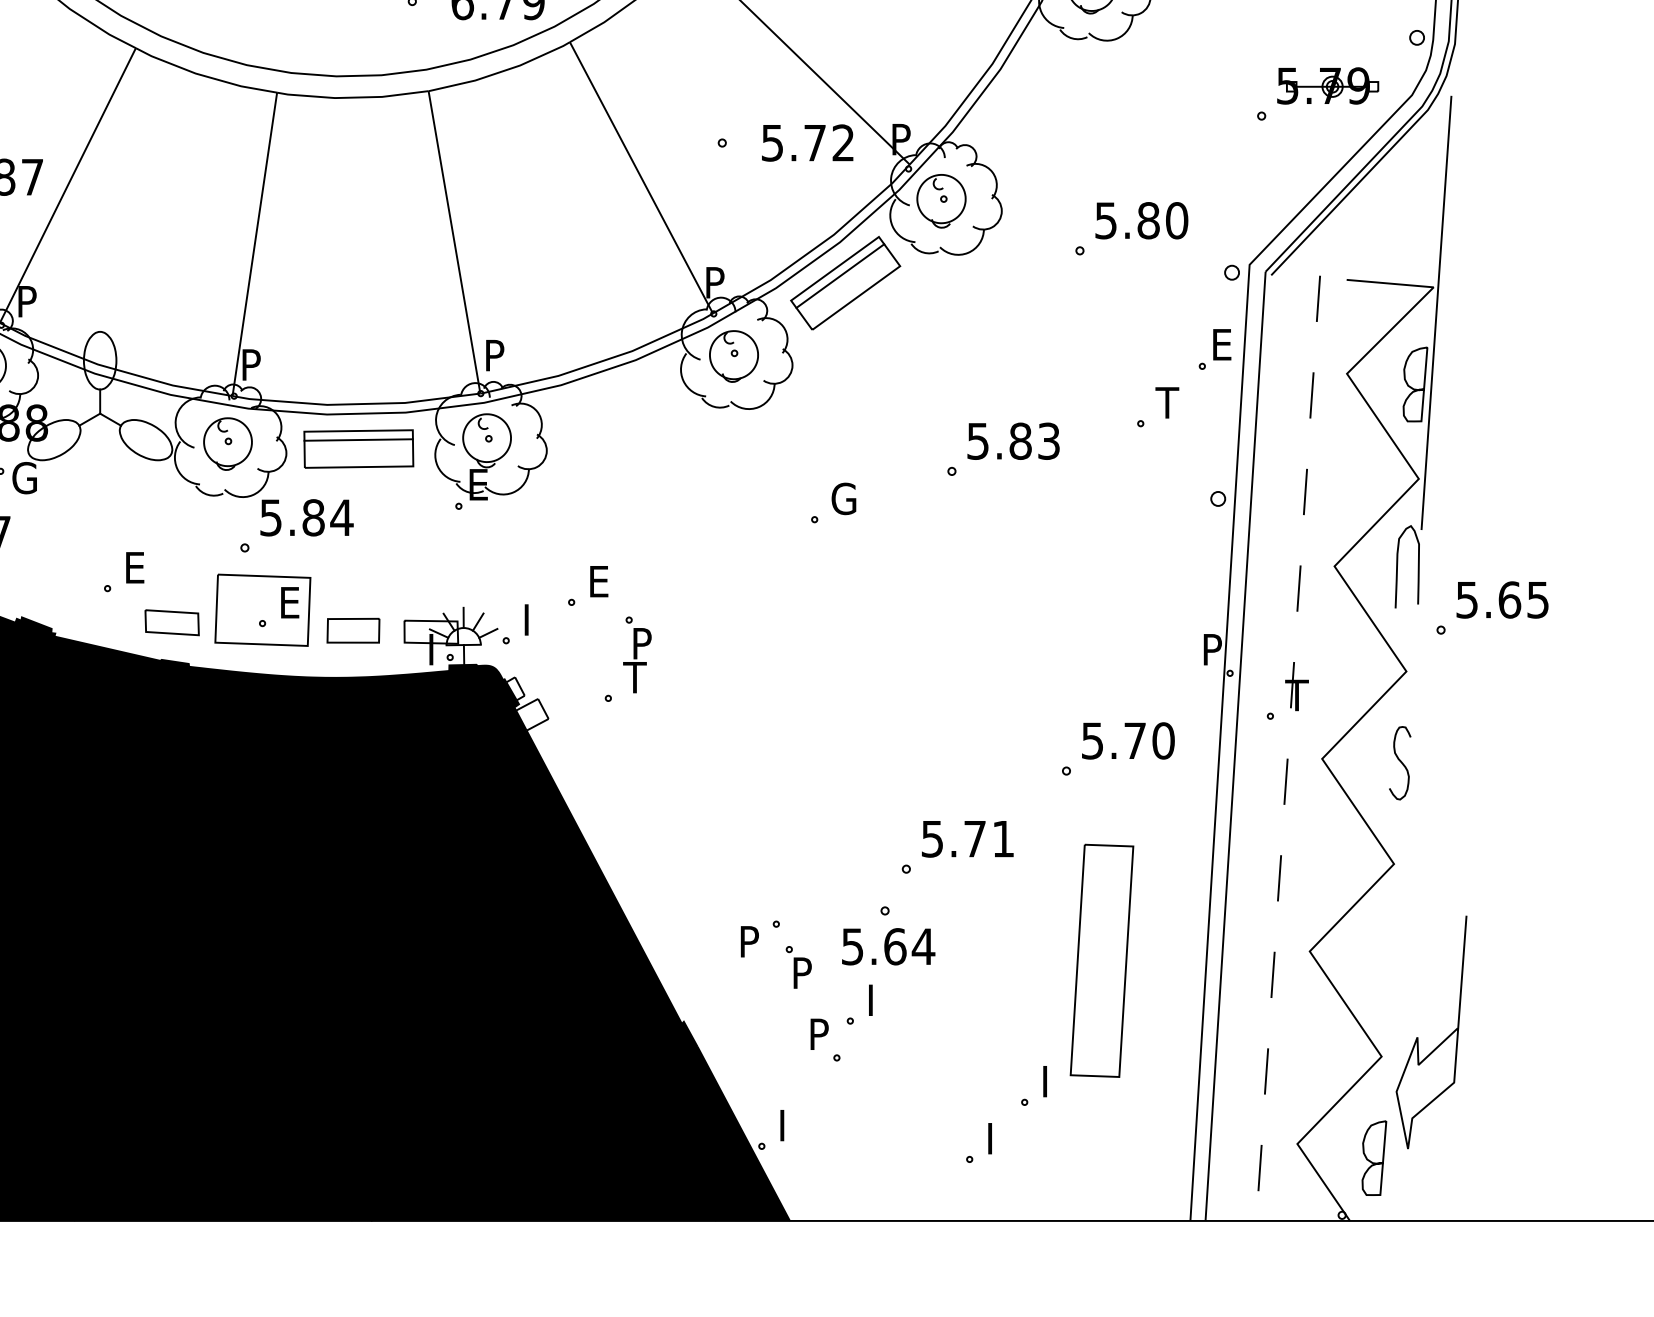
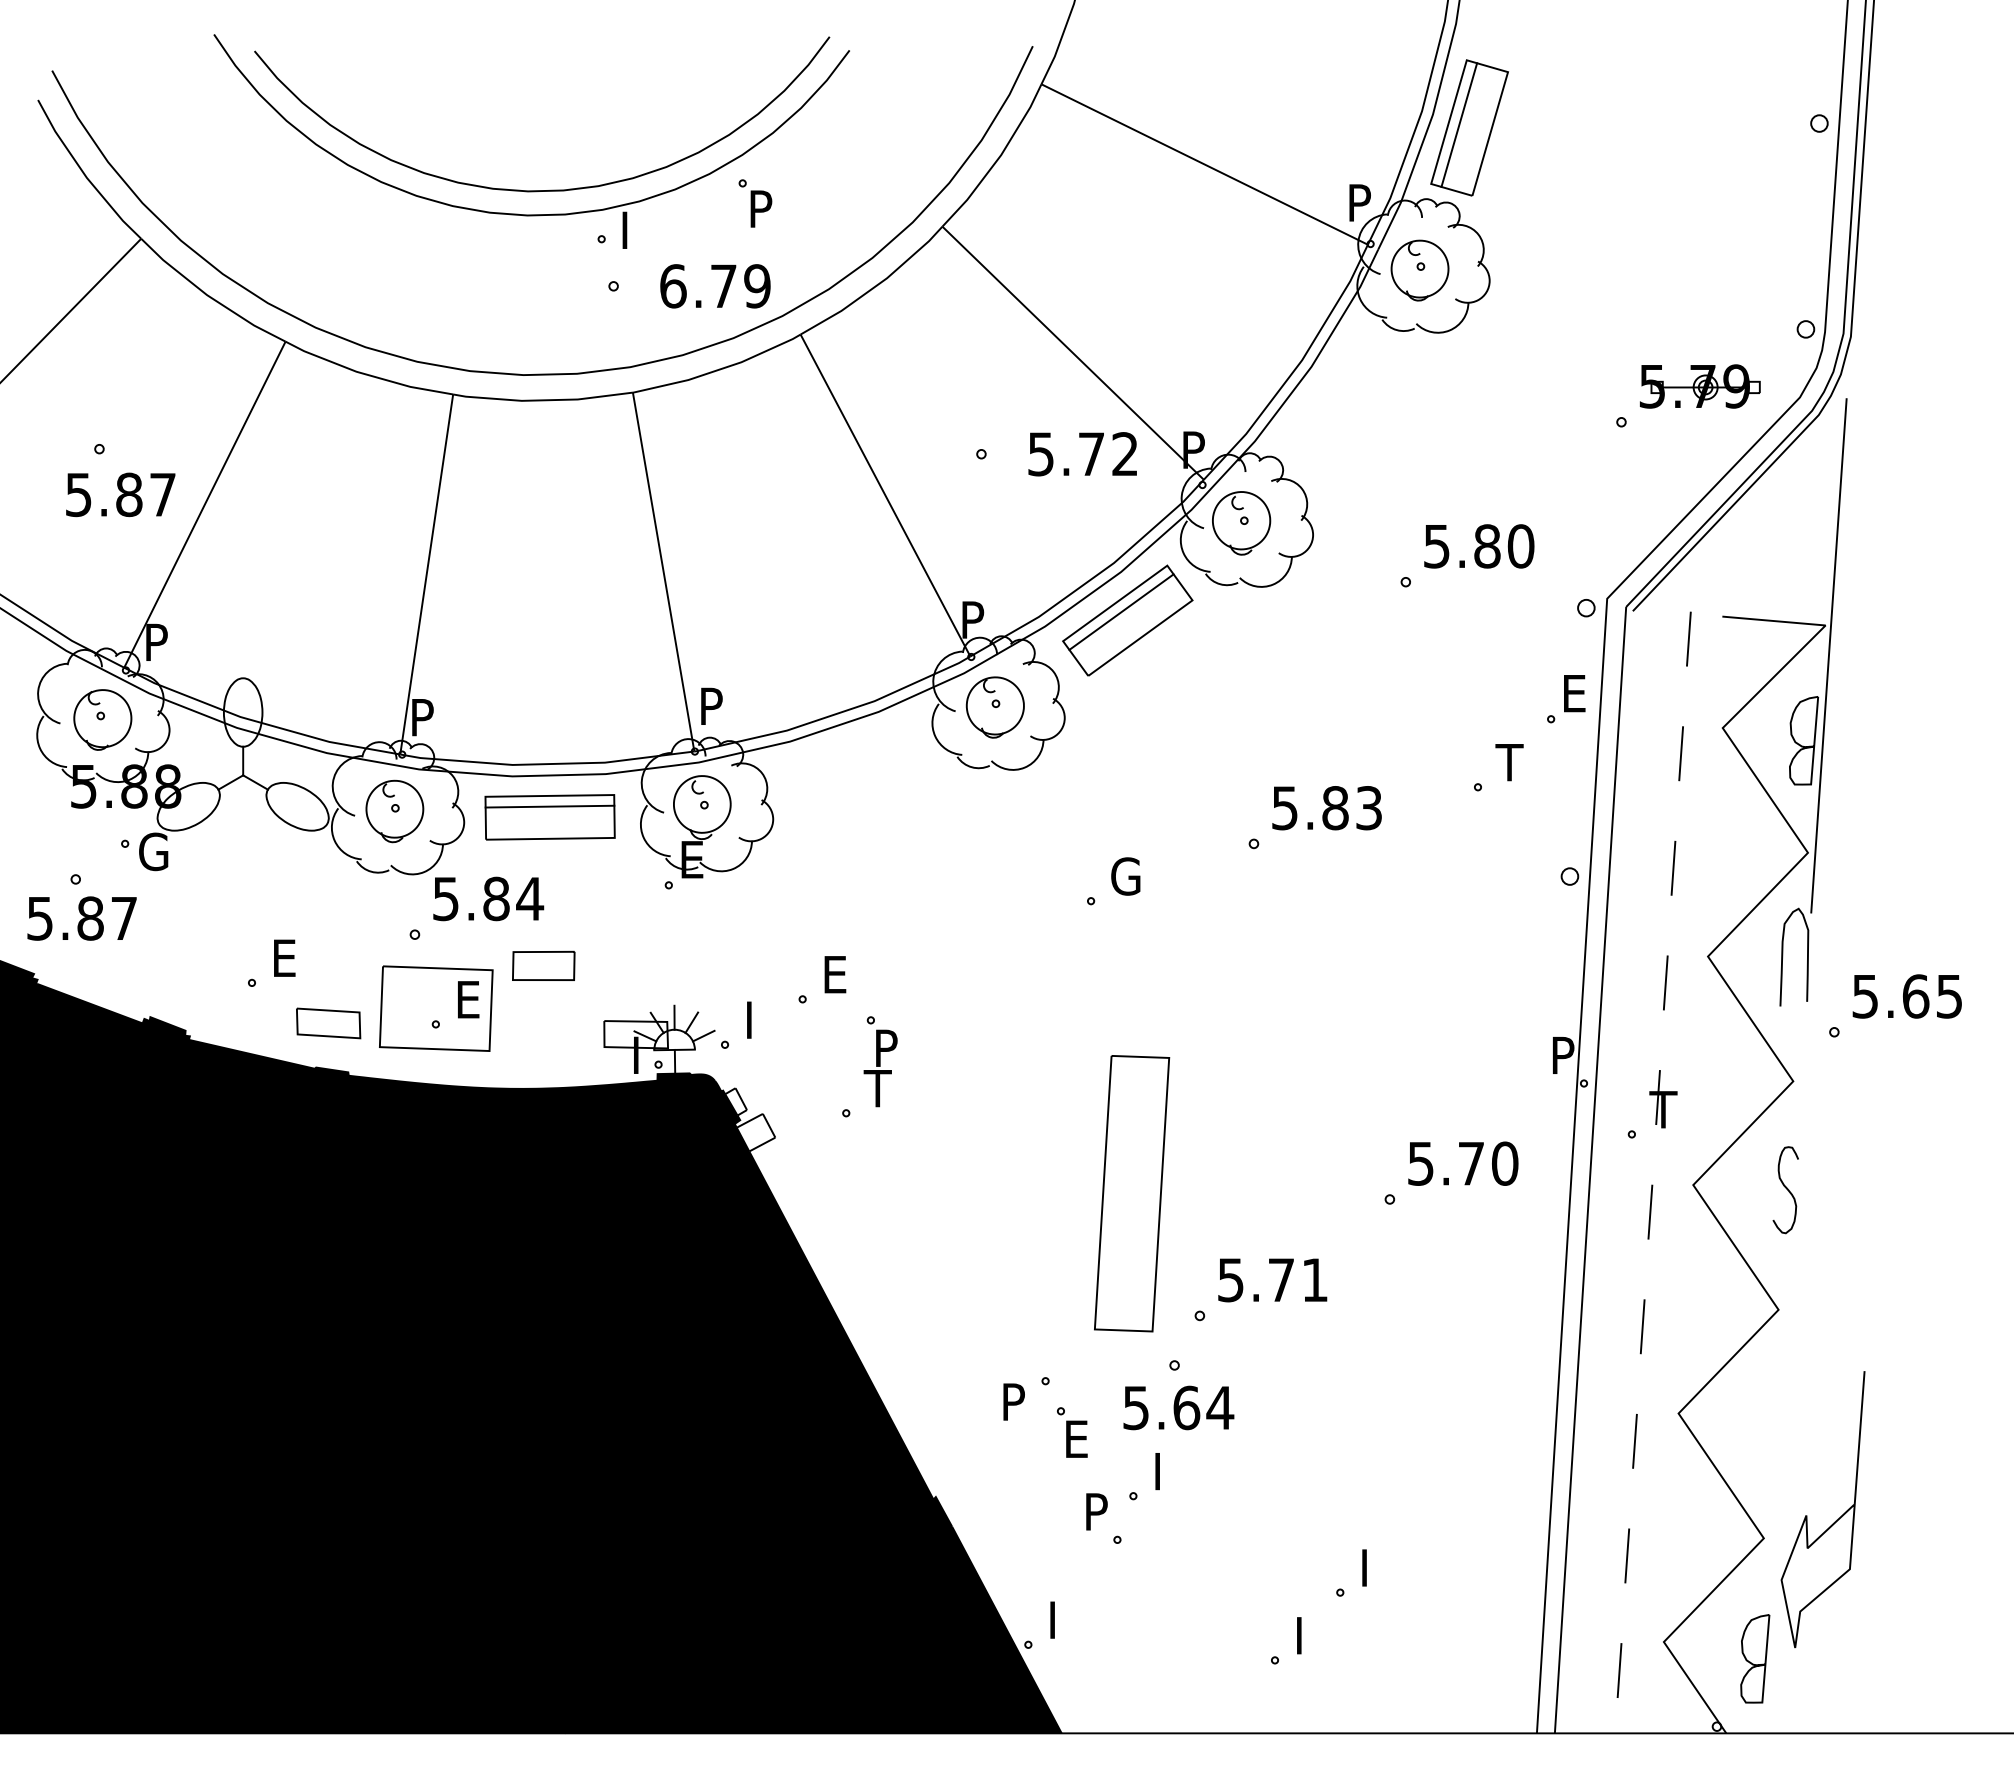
part: (353, 630) -> (543, 965), moved
part: (1102, 960) -> (1132, 1193), moved
text: (804, 972) -> (1078, 1438), P -> E

